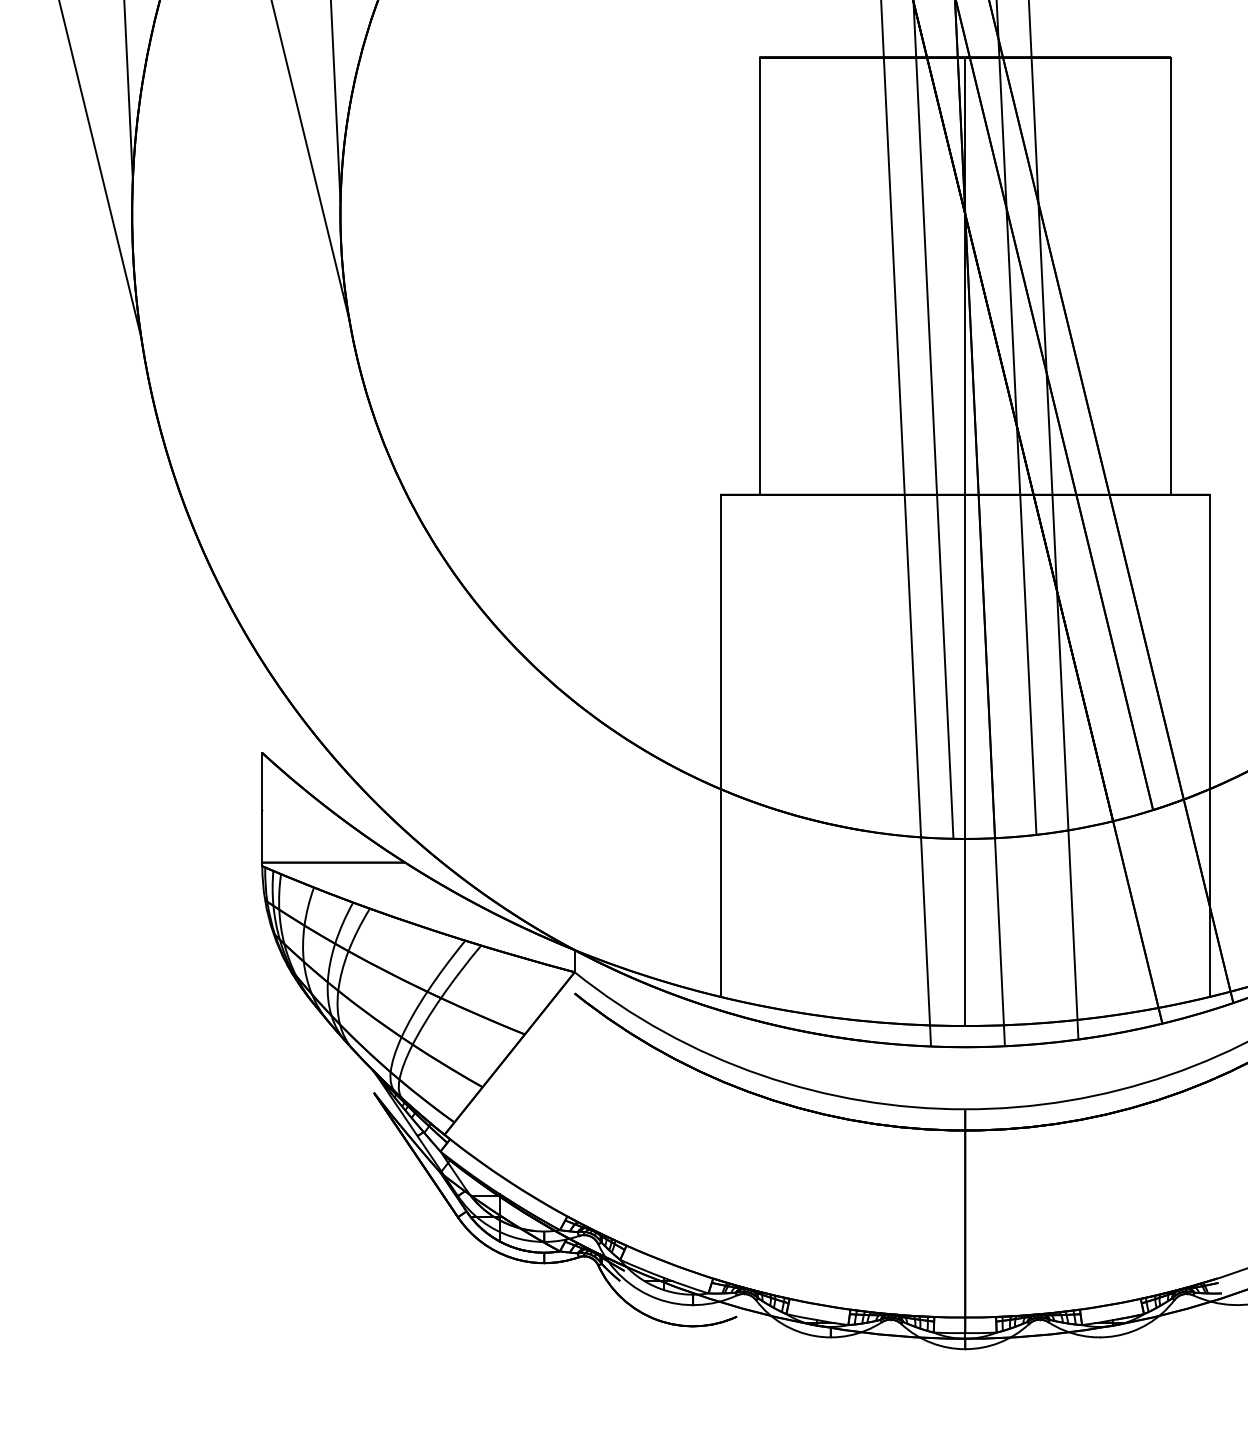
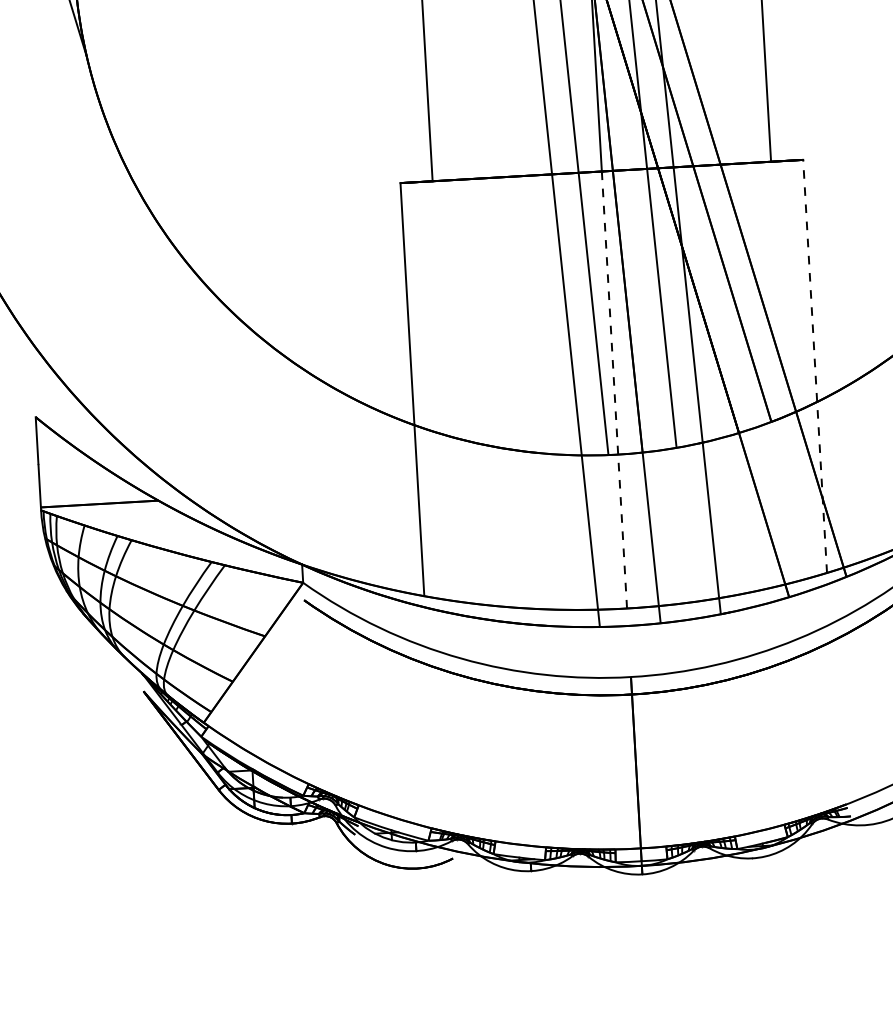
line: (1209, 745) -> (814, 366), solid -> dashed
line: (965, 760) -> (614, 390), solid -> dashed

